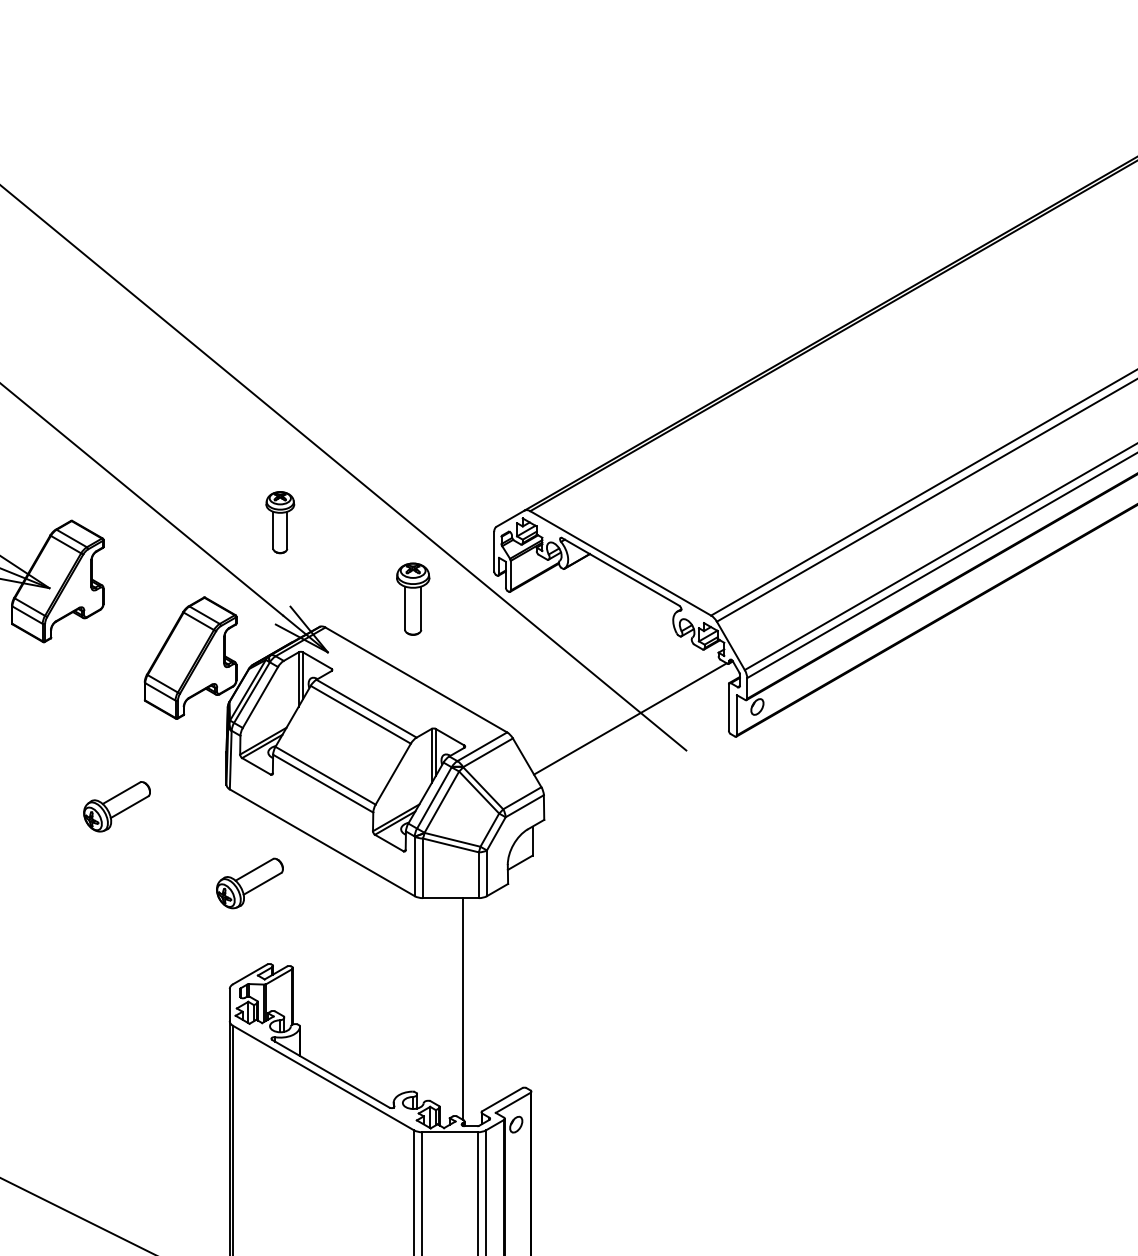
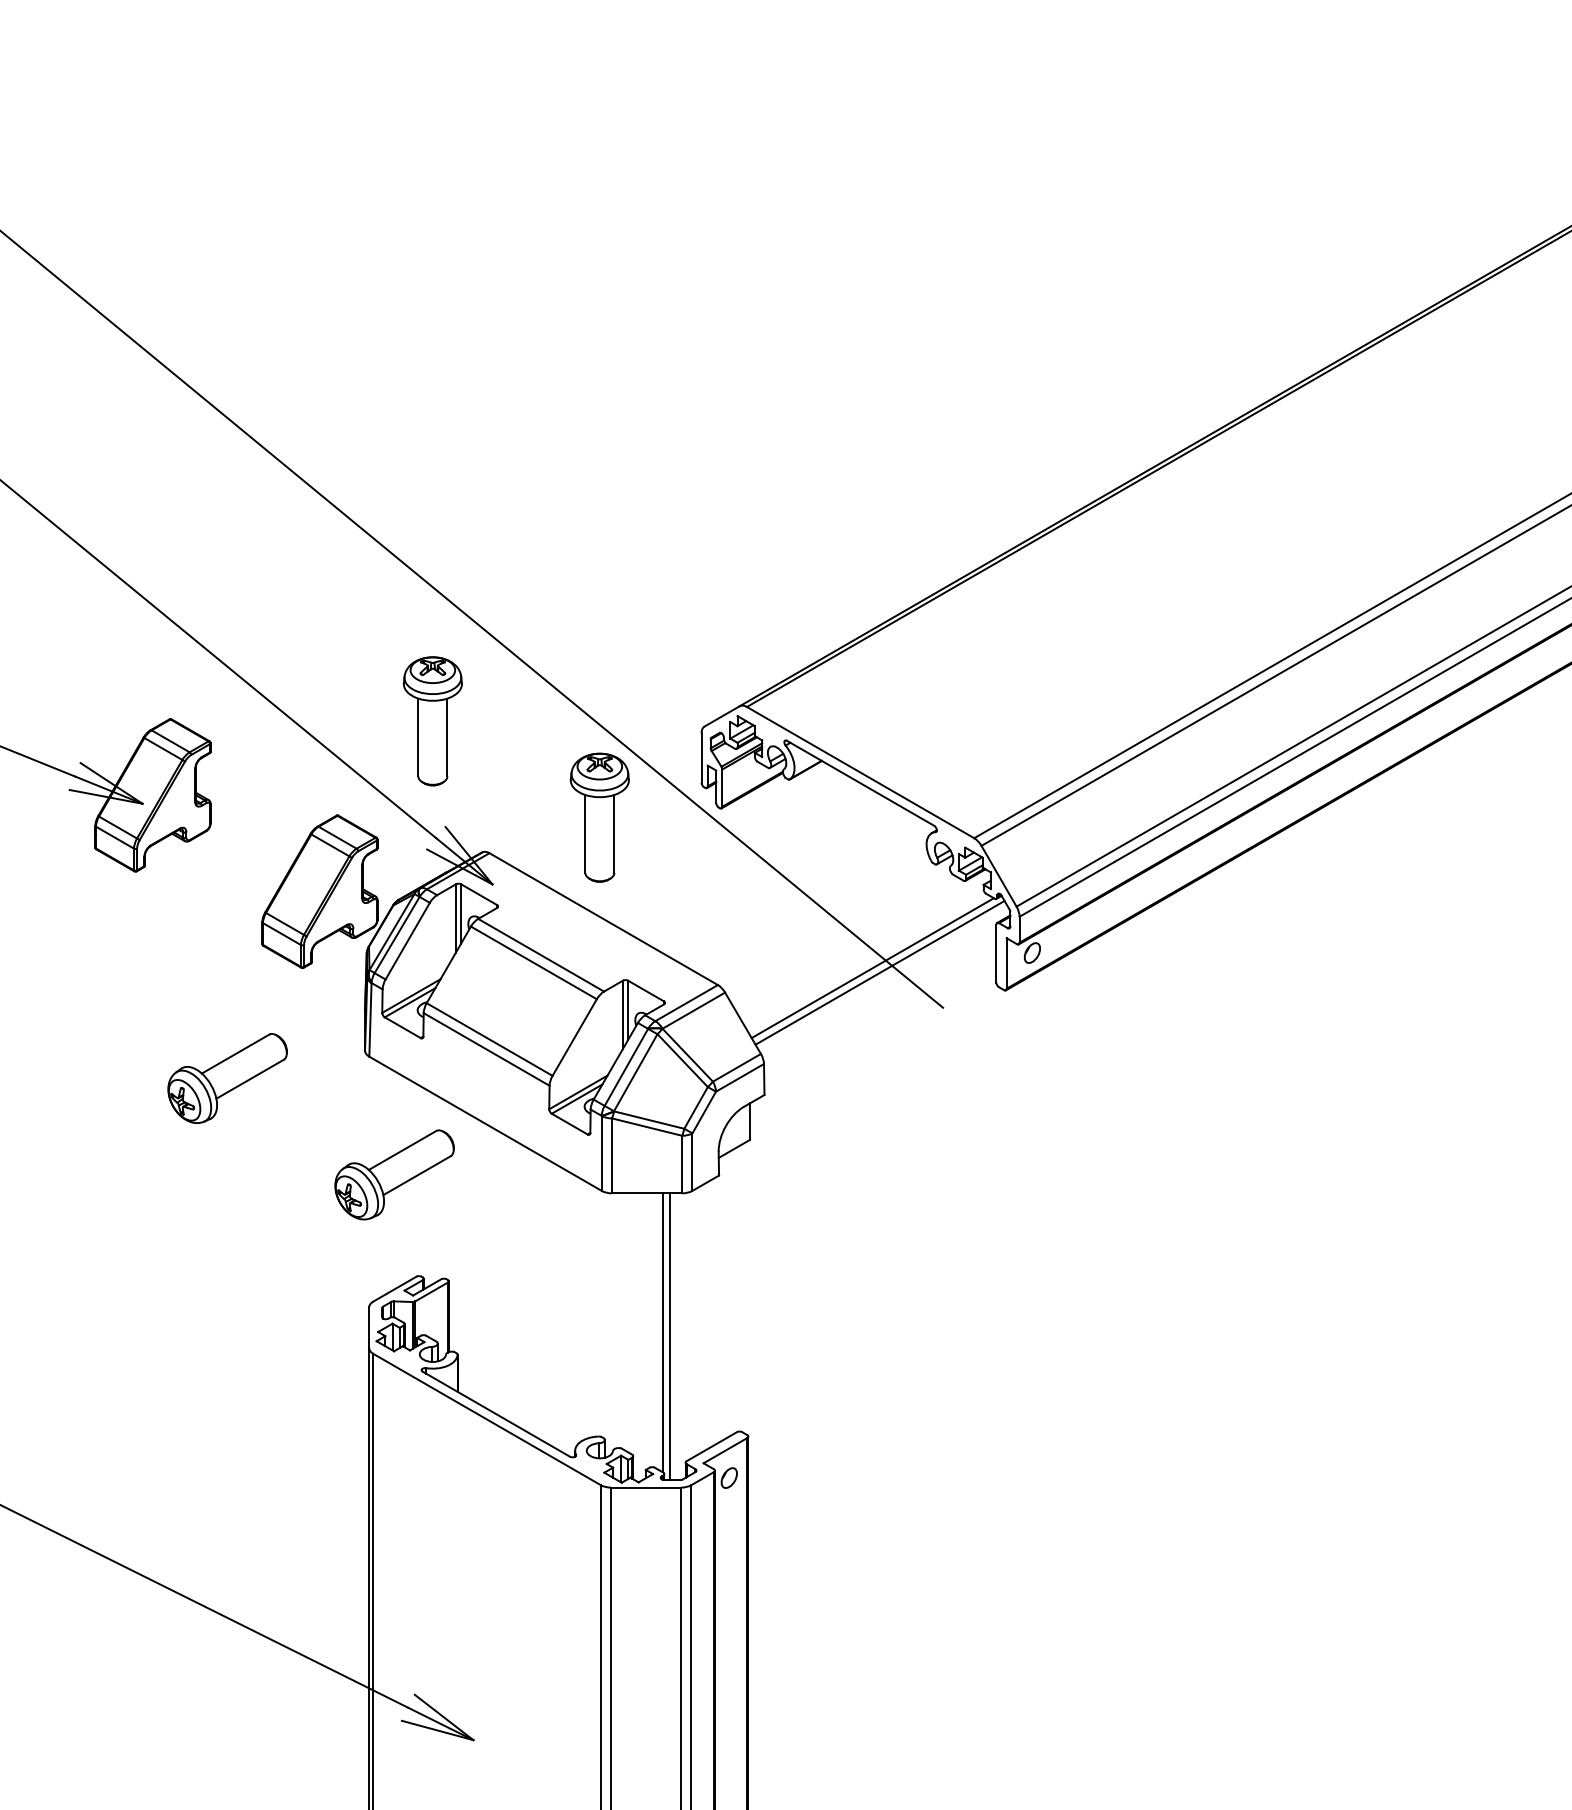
part: (280, 522) -> (432, 721), size x1.67
part: (412, 599) -> (599, 817), size x1.43
line: (635, 722) -> (879, 972), added
part: (117, 806) -> (227, 1078), size x1.43
part: (249, 883) -> (394, 1174), size x1.43
line: (469, 1012) -> (670, 1336), added

